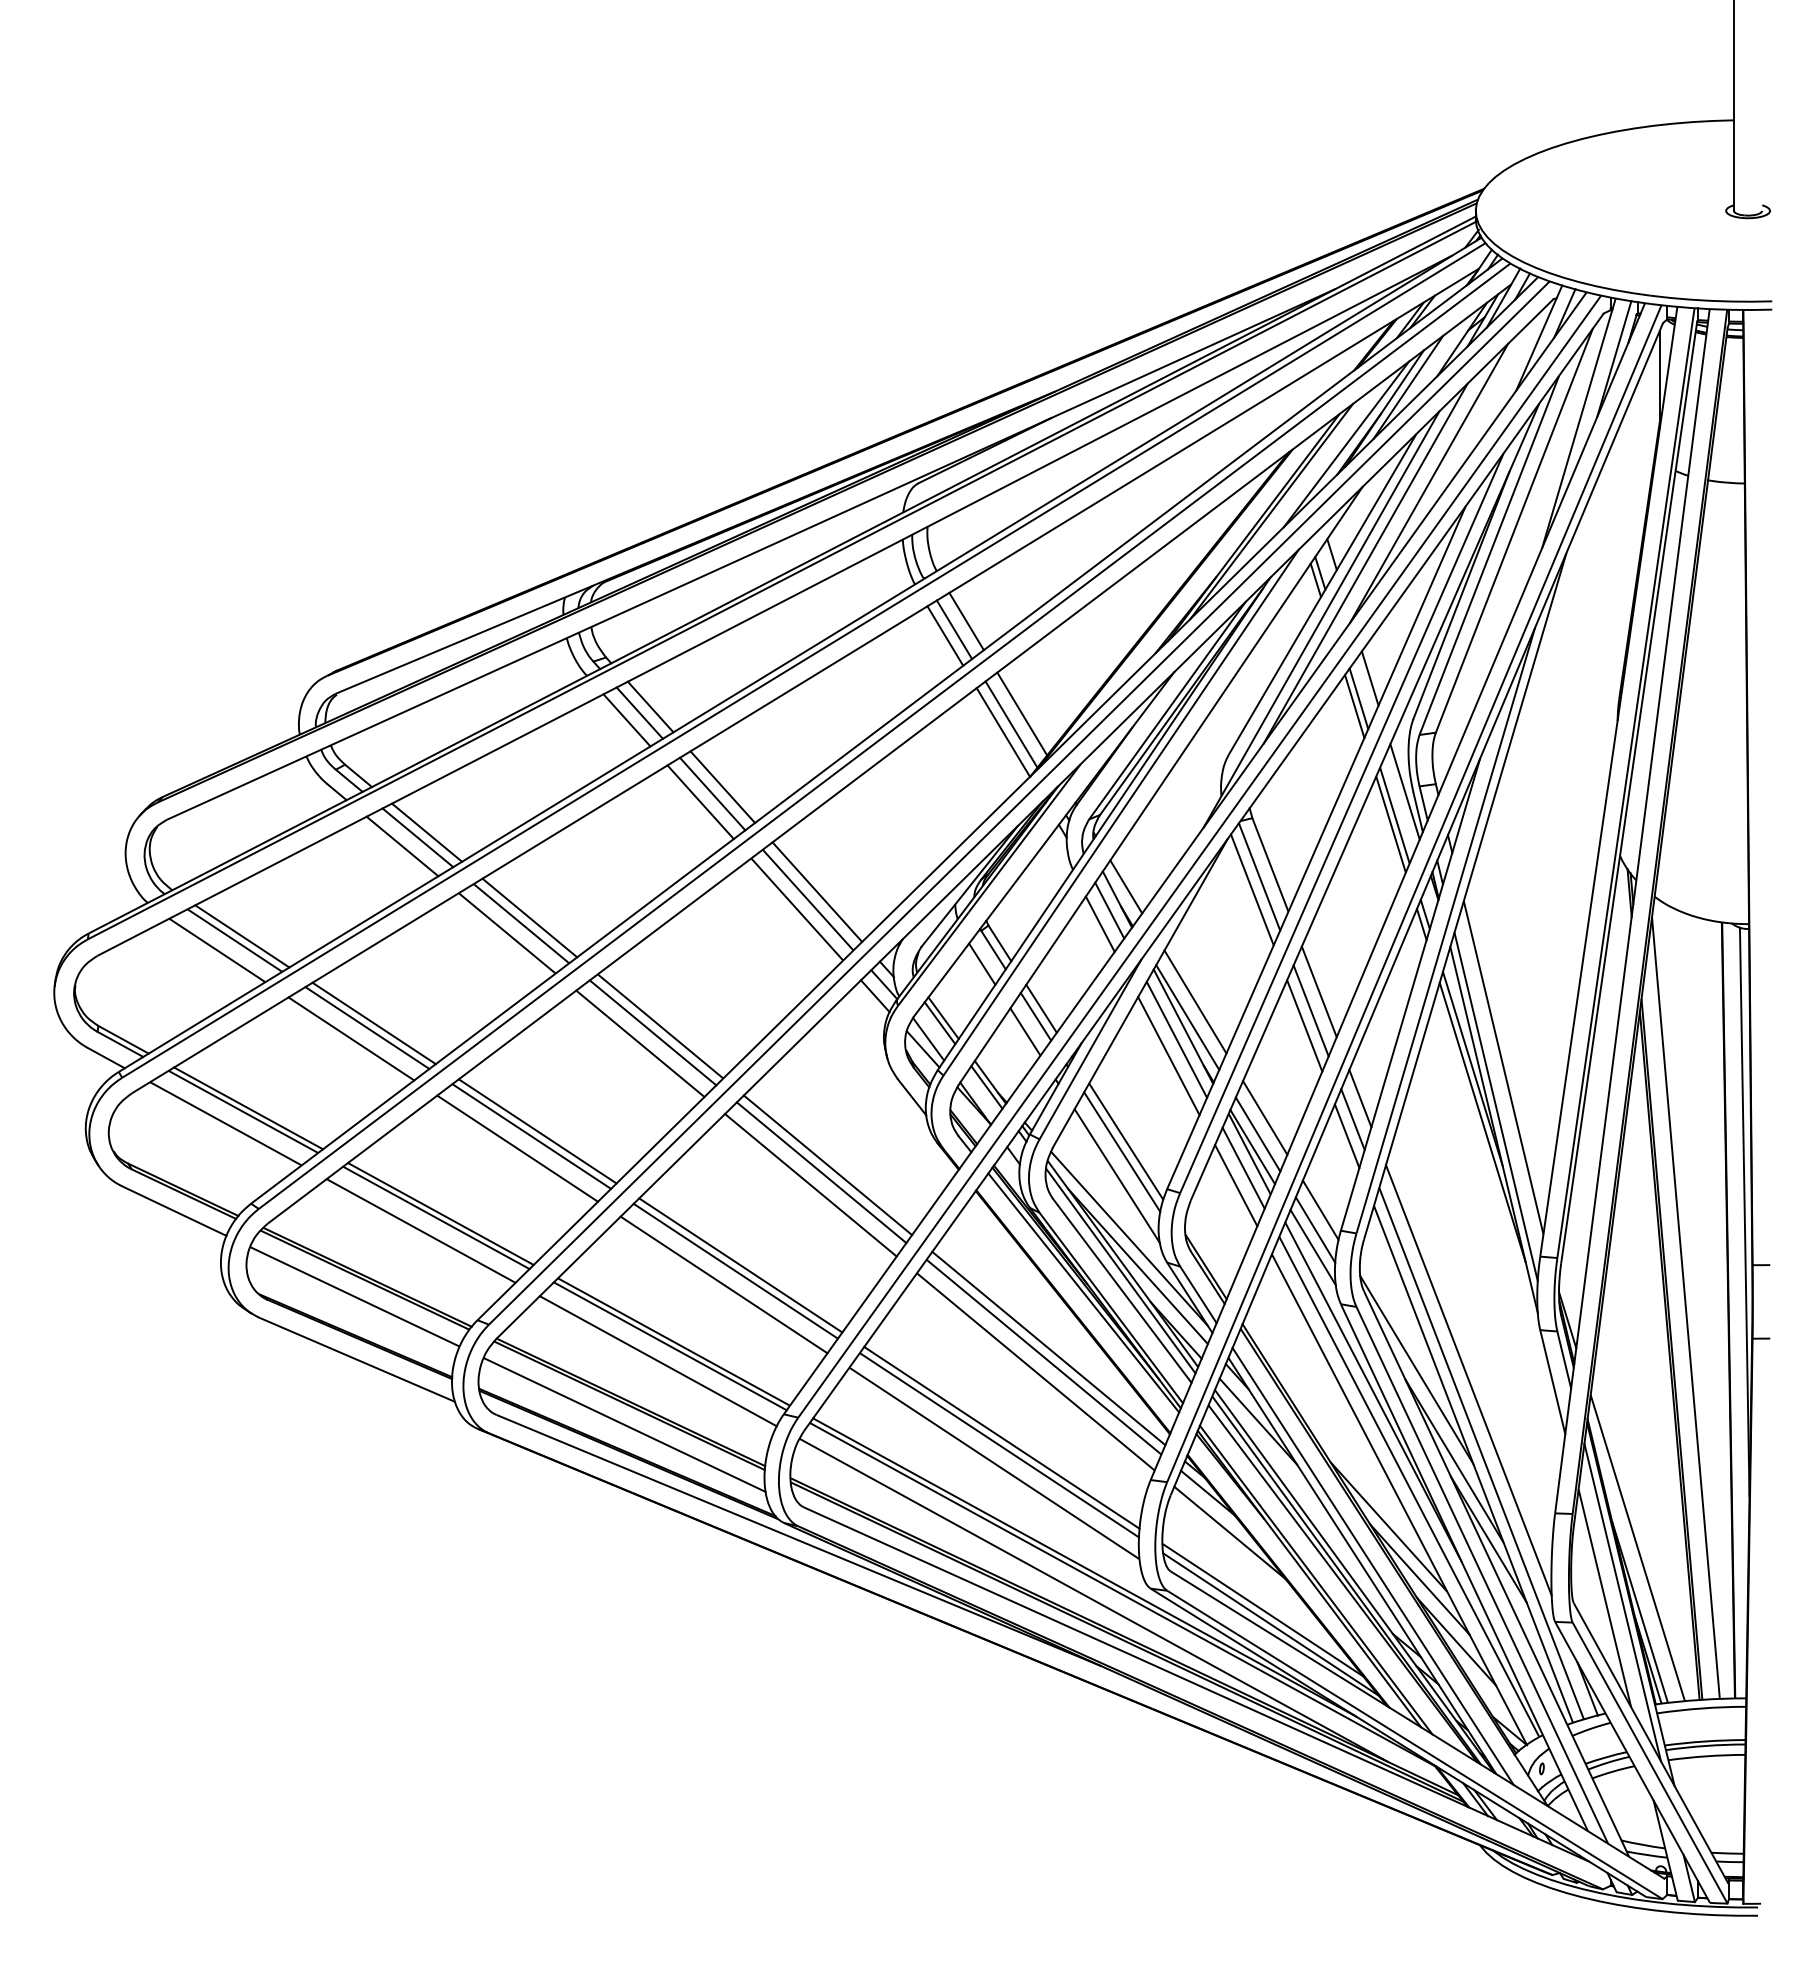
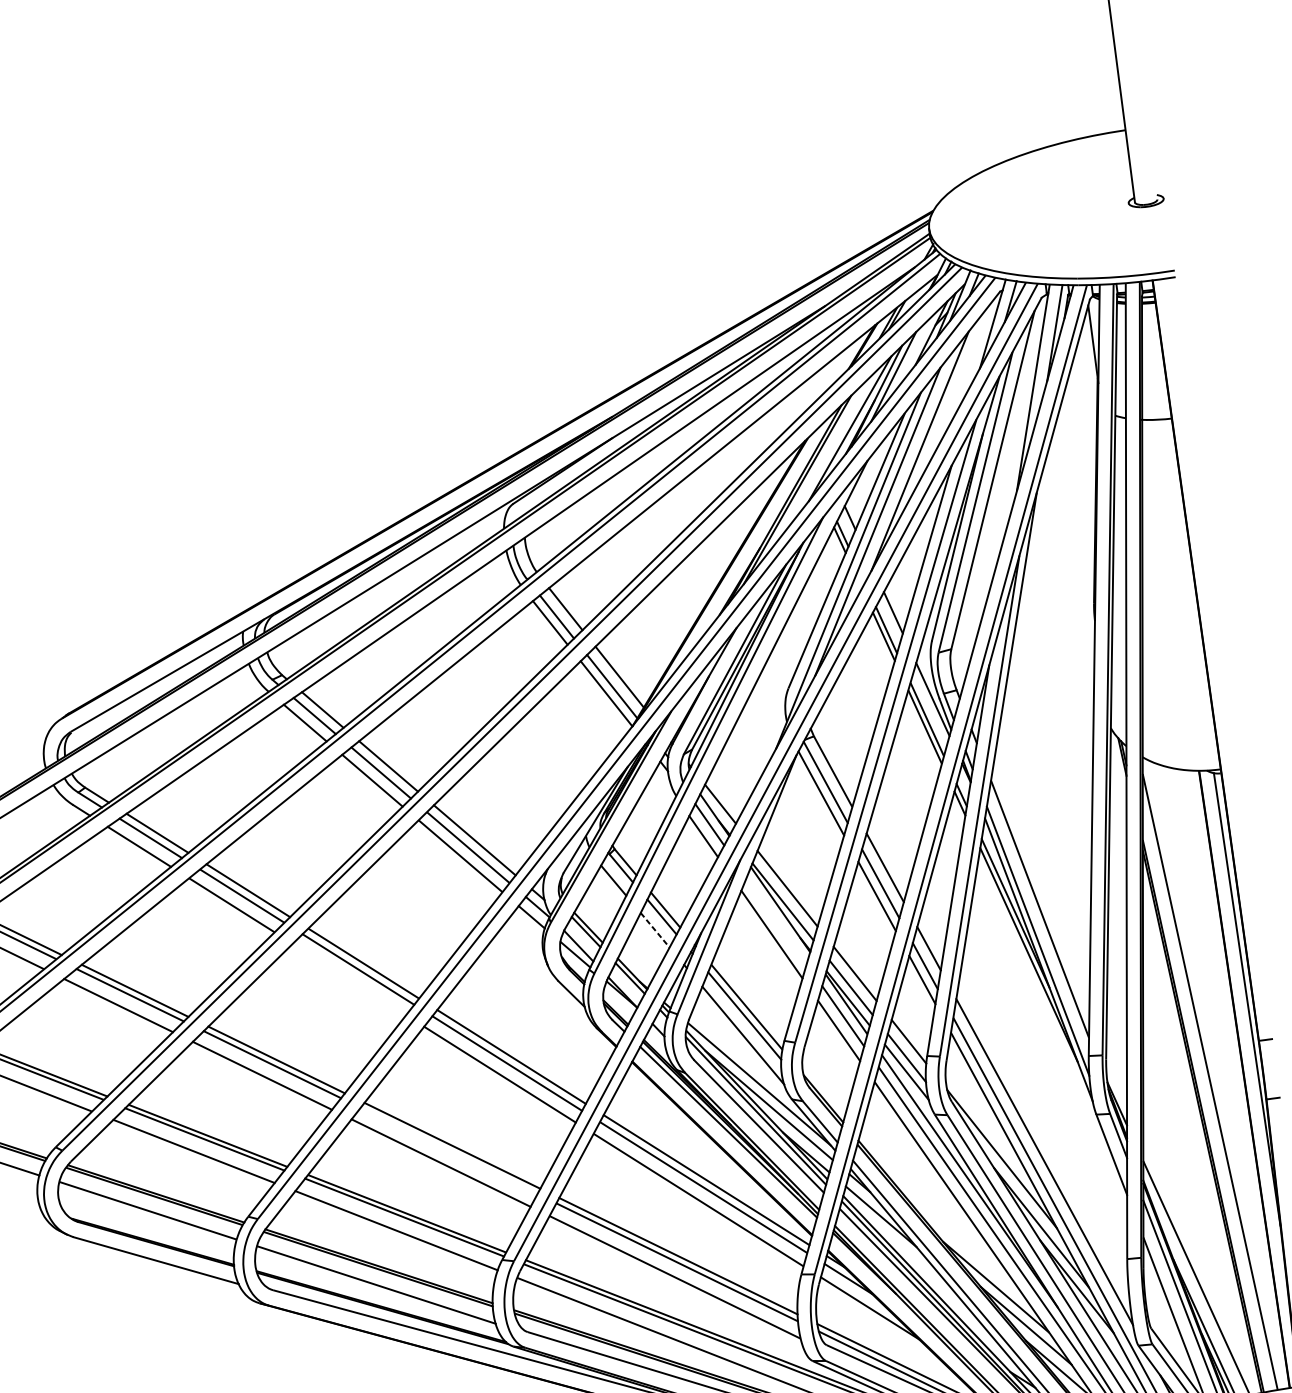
line: (1025, 1031) -> (655, 929), solid -> dashed
line: (1176, 1039) -> (776, 920), removed
line: (640, 1043) -> (349, 979), removed
line: (735, 1270) -> (448, 1150), removed

